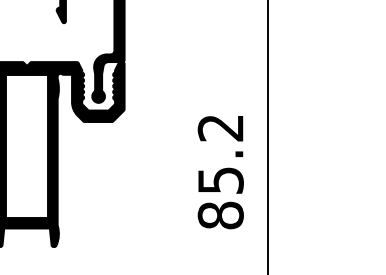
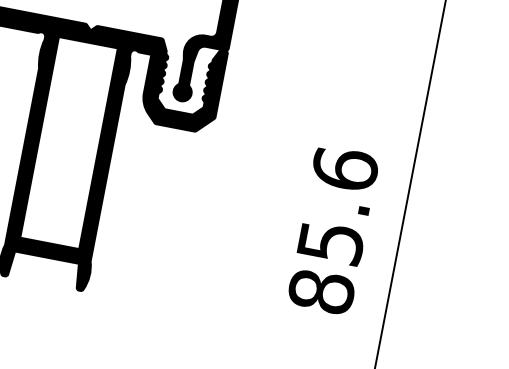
text: (220, 127) -> (344, 168), 85.2 -> 85.6

